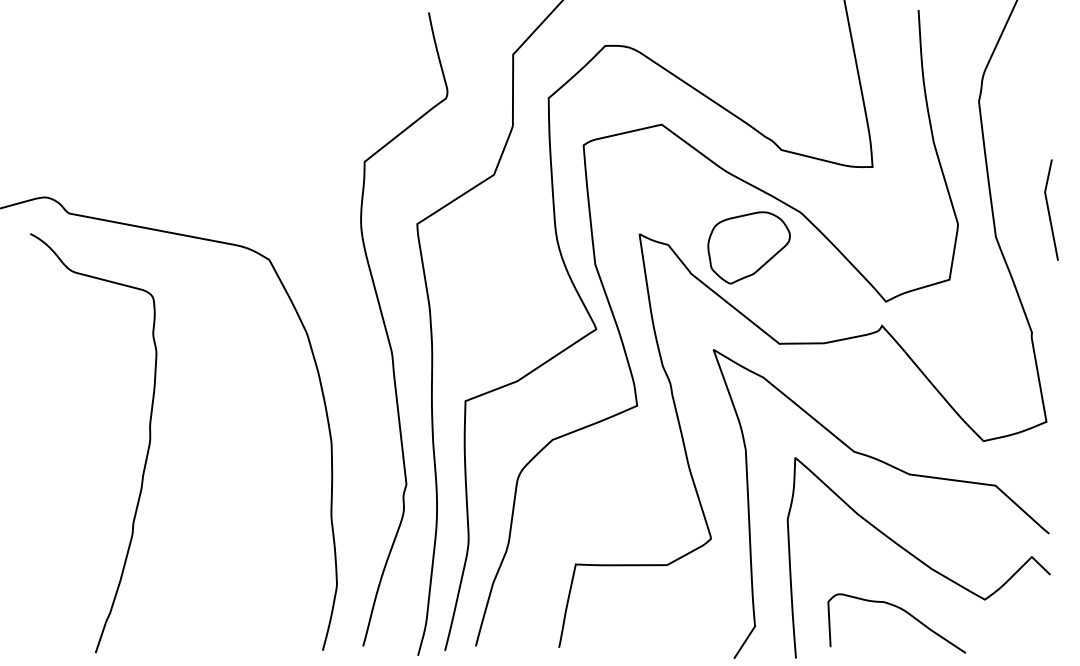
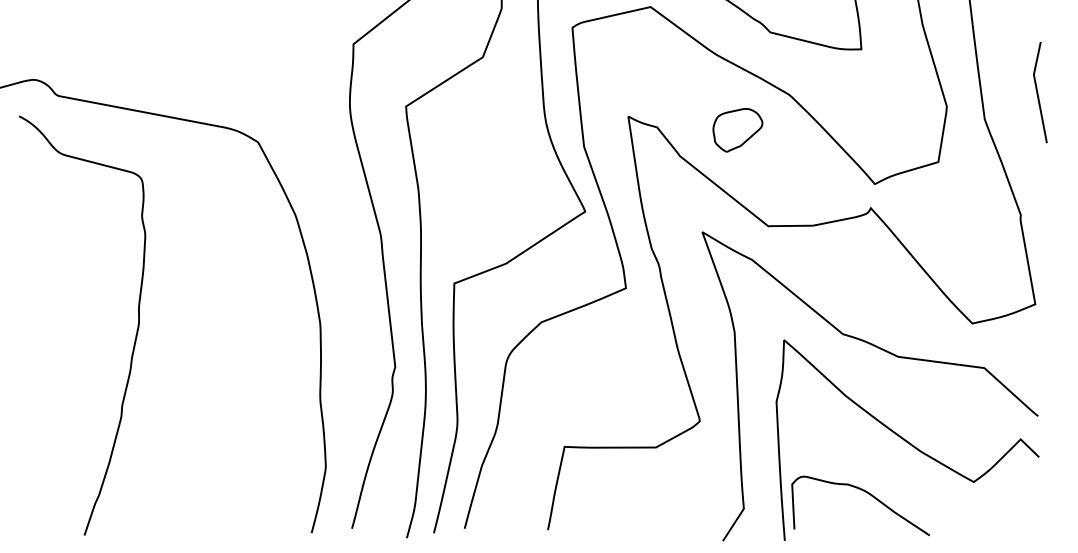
part: (748, 247) -> (737, 129), size x0.6
curve: (903, 611) -> (867, 493), moved

